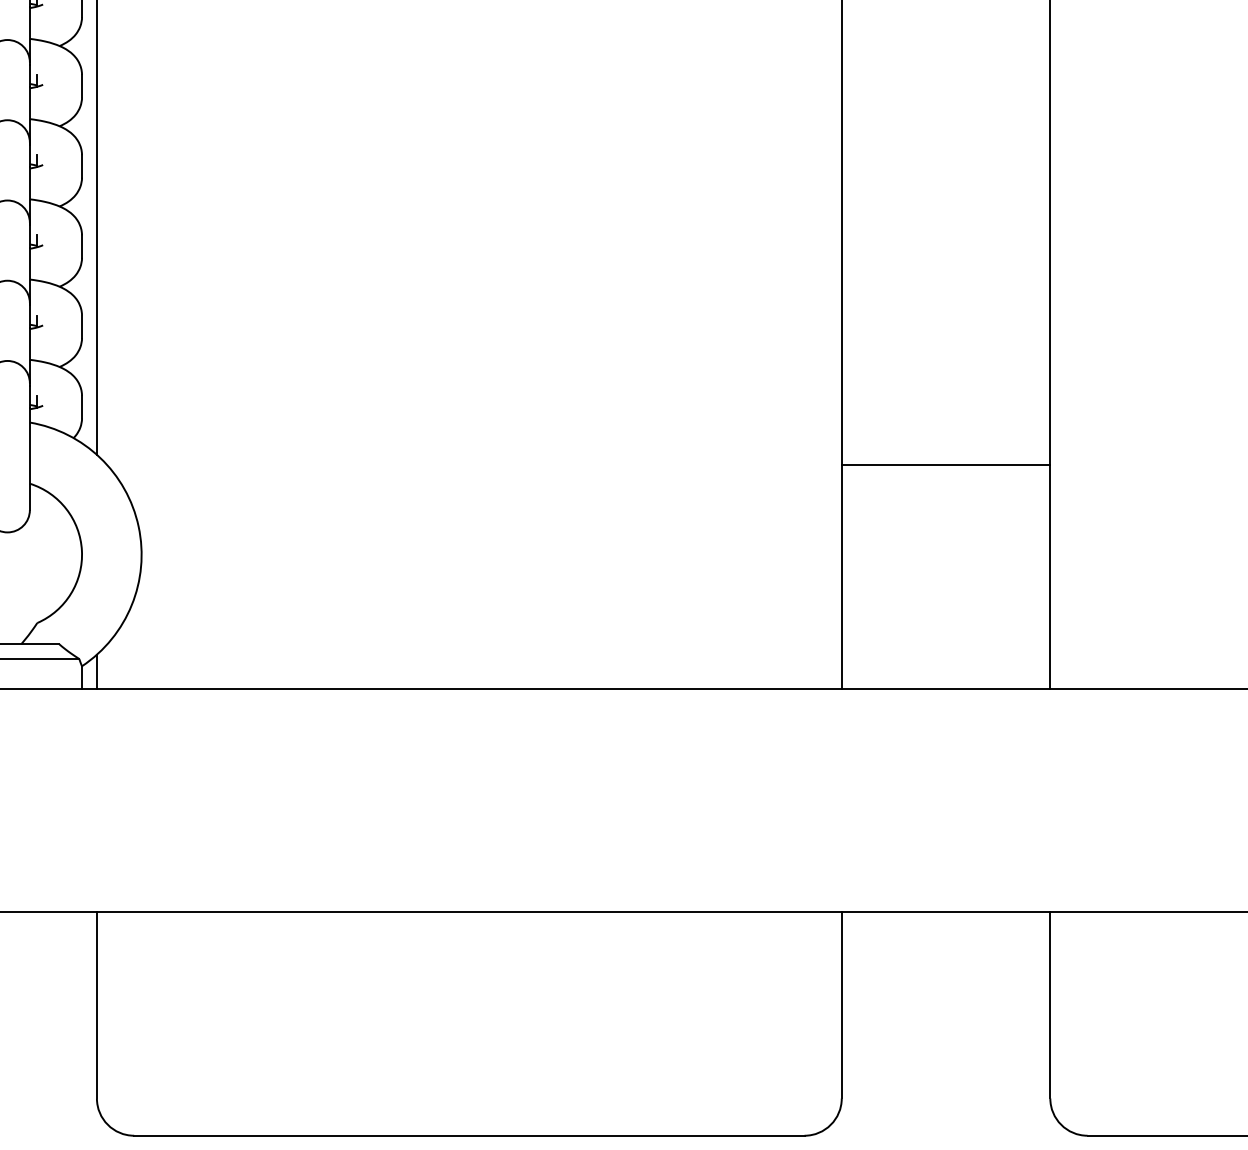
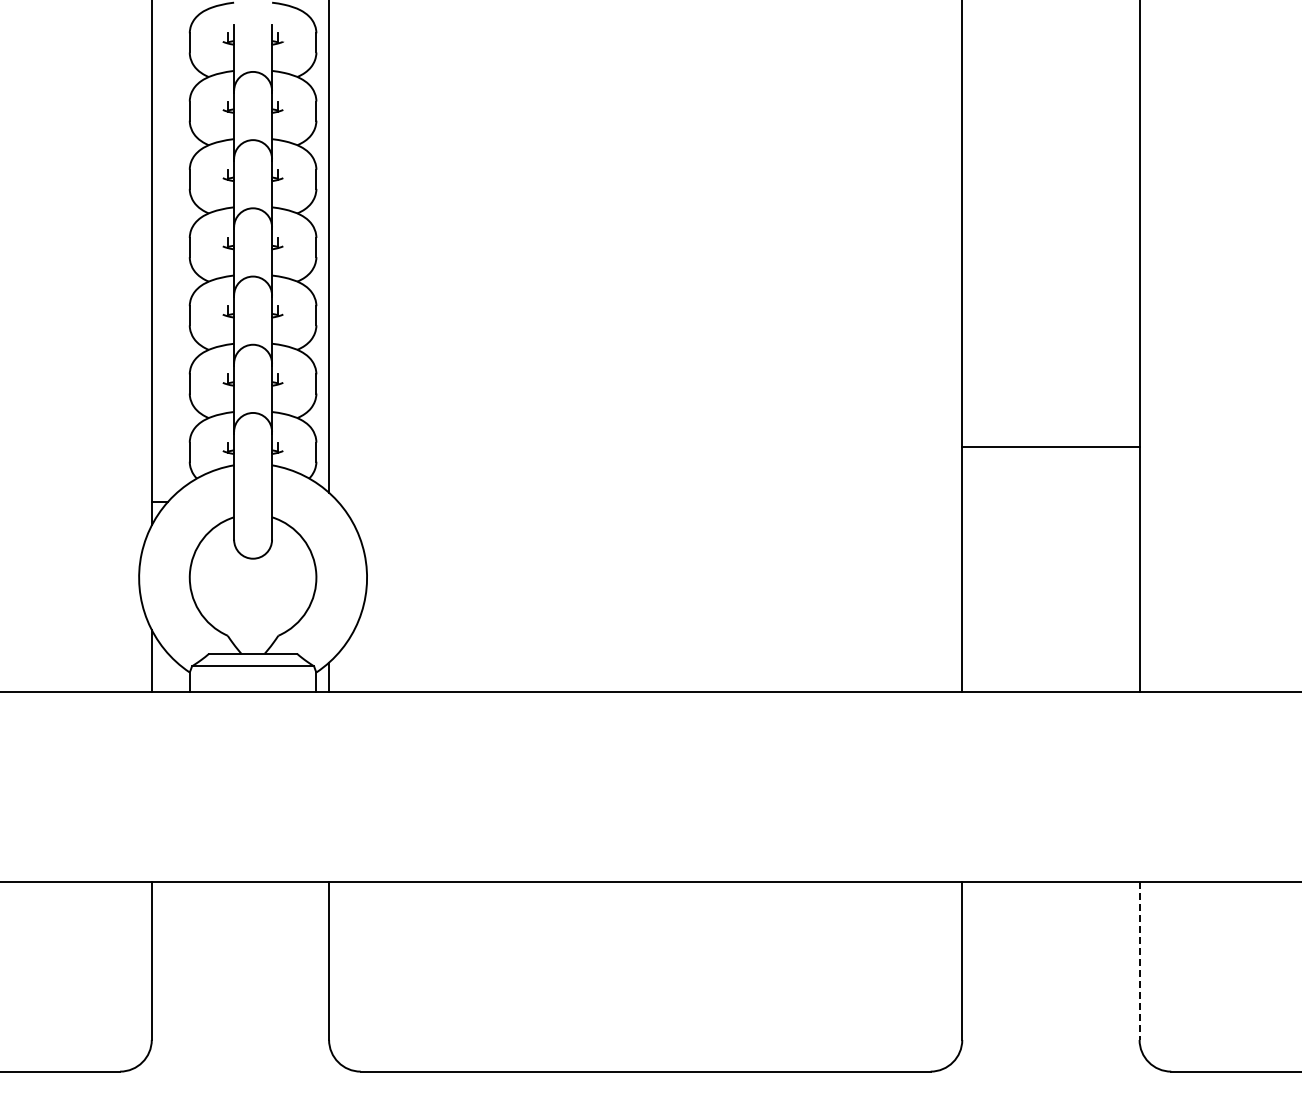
line: (945, 465) -> (1050, 446), moved
line: (1050, 1006) -> (1139, 961), solid -> dashed

